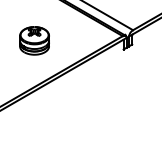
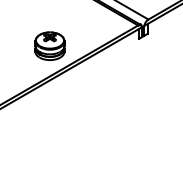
part: (34, 40) -> (49, 45), moved

